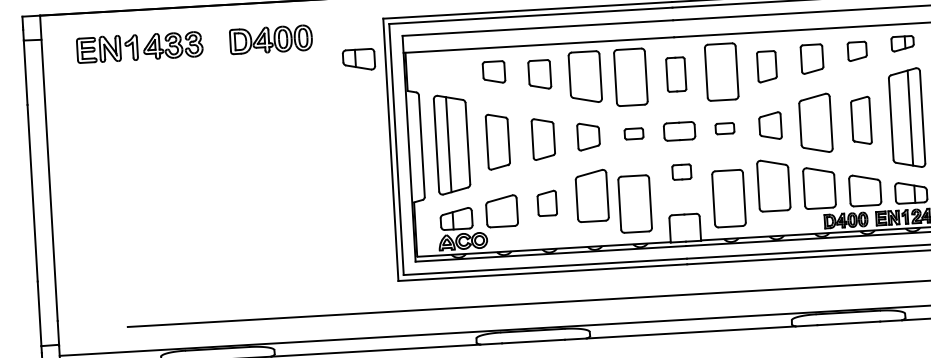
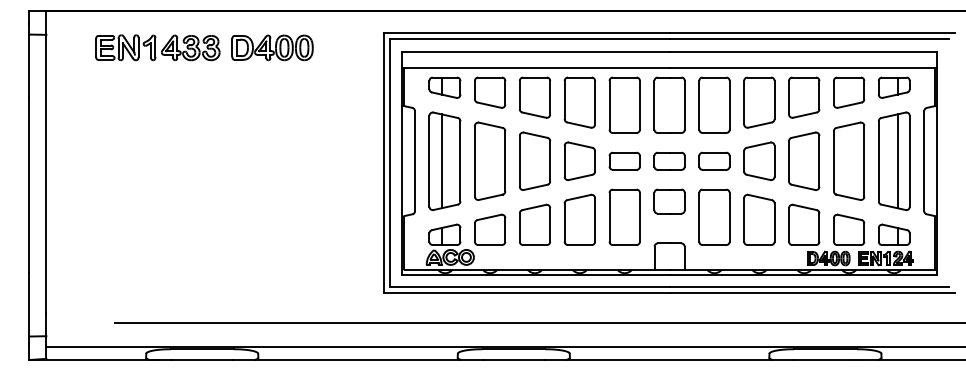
part: (902, 43) -> (894, 87), size x1.43
part: (139, 46) -> (157, 47), moved
part: (857, 51) -> (849, 92), size x1.67
part: (812, 58) -> (804, 97), size x1.43
part: (358, 59) -> (444, 87), moved
part: (767, 66) -> (759, 102), size x1.67
part: (494, 72) -> (490, 92), size x1.43
part: (676, 73) -> (669, 104), size x1.67
part: (540, 74) -> (535, 97), size x1.43
part: (861, 120) -> (849, 160), size x1.67
part: (770, 125) -> (759, 160), size x1.43
part: (724, 127) -> (714, 160), size x1.67
part: (633, 133) -> (624, 160), size x1.67
part: (588, 136) -> (579, 161), size x1.43
part: (543, 138) -> (535, 160), size x1.43
part: (498, 141) -> (490, 160), size x1.43
part: (681, 172) -> (669, 201), size x1.67
part: (728, 197) -> (714, 216), moved
part: (547, 203) -> (535, 224), size x1.67
part: (634, 203) -> (624, 216), moved

